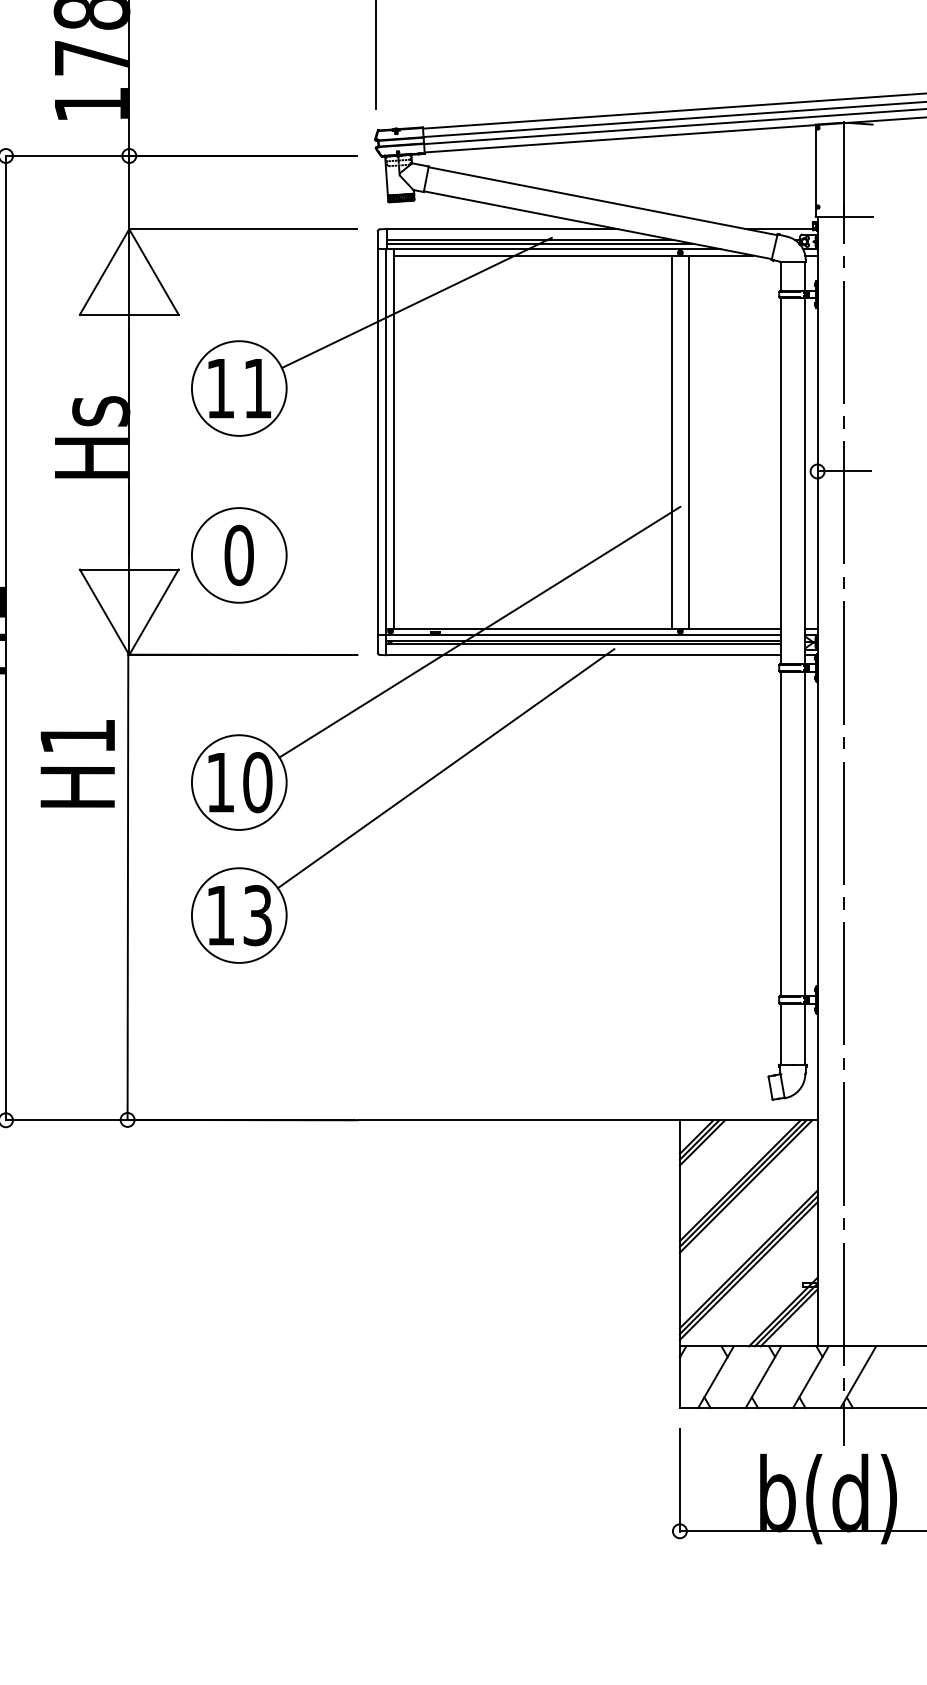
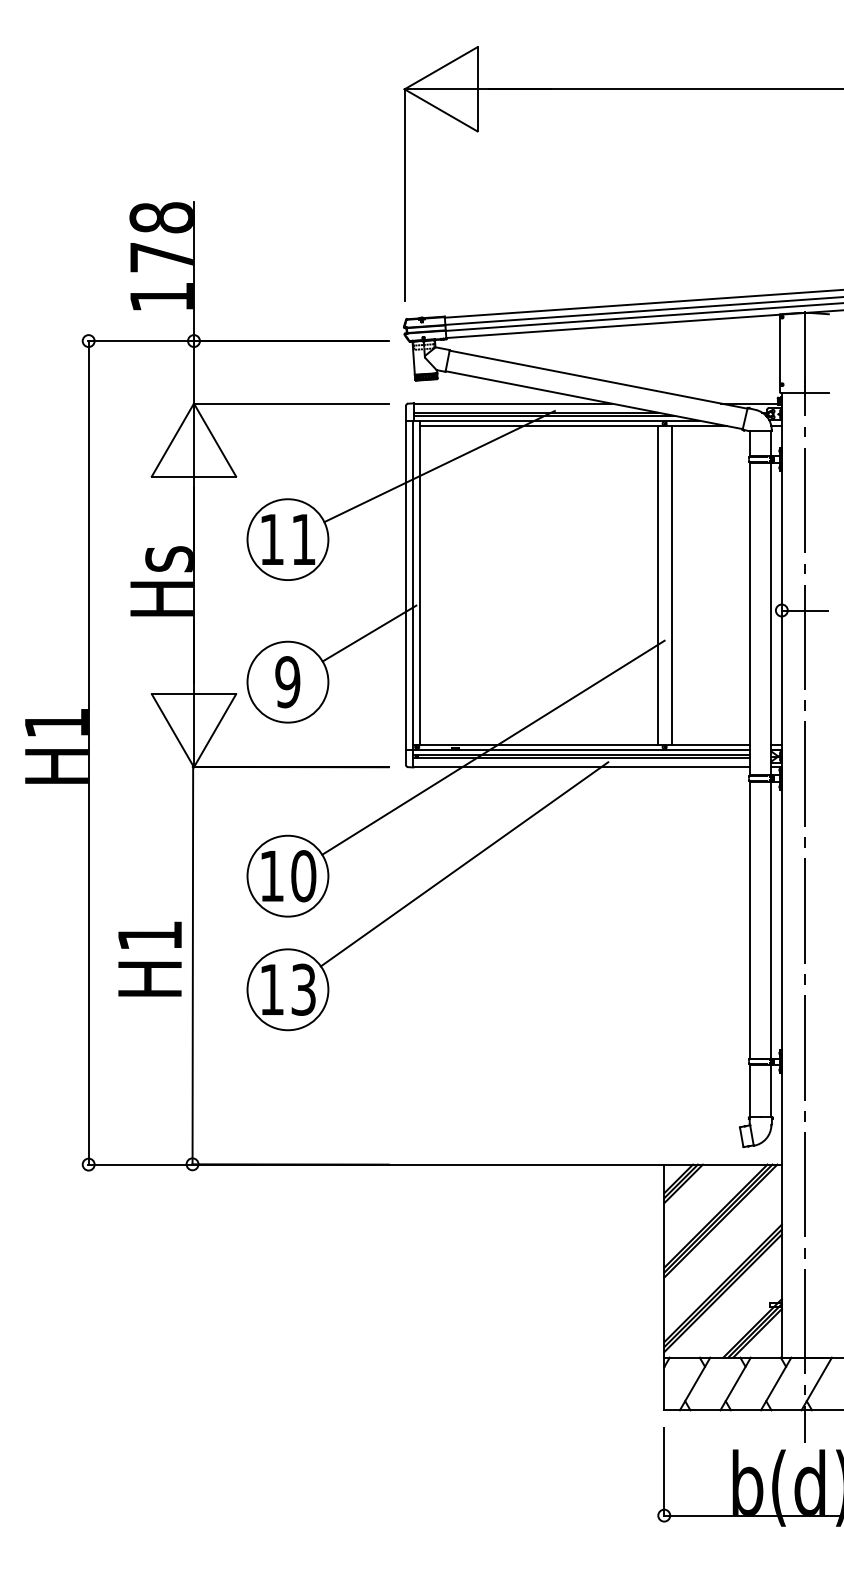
line: (334, 498) -> (369, 633), added
text: (238, 555) -> (287, 682), 0 -> 9
text: (77, 763) -> (149, 958), moved

